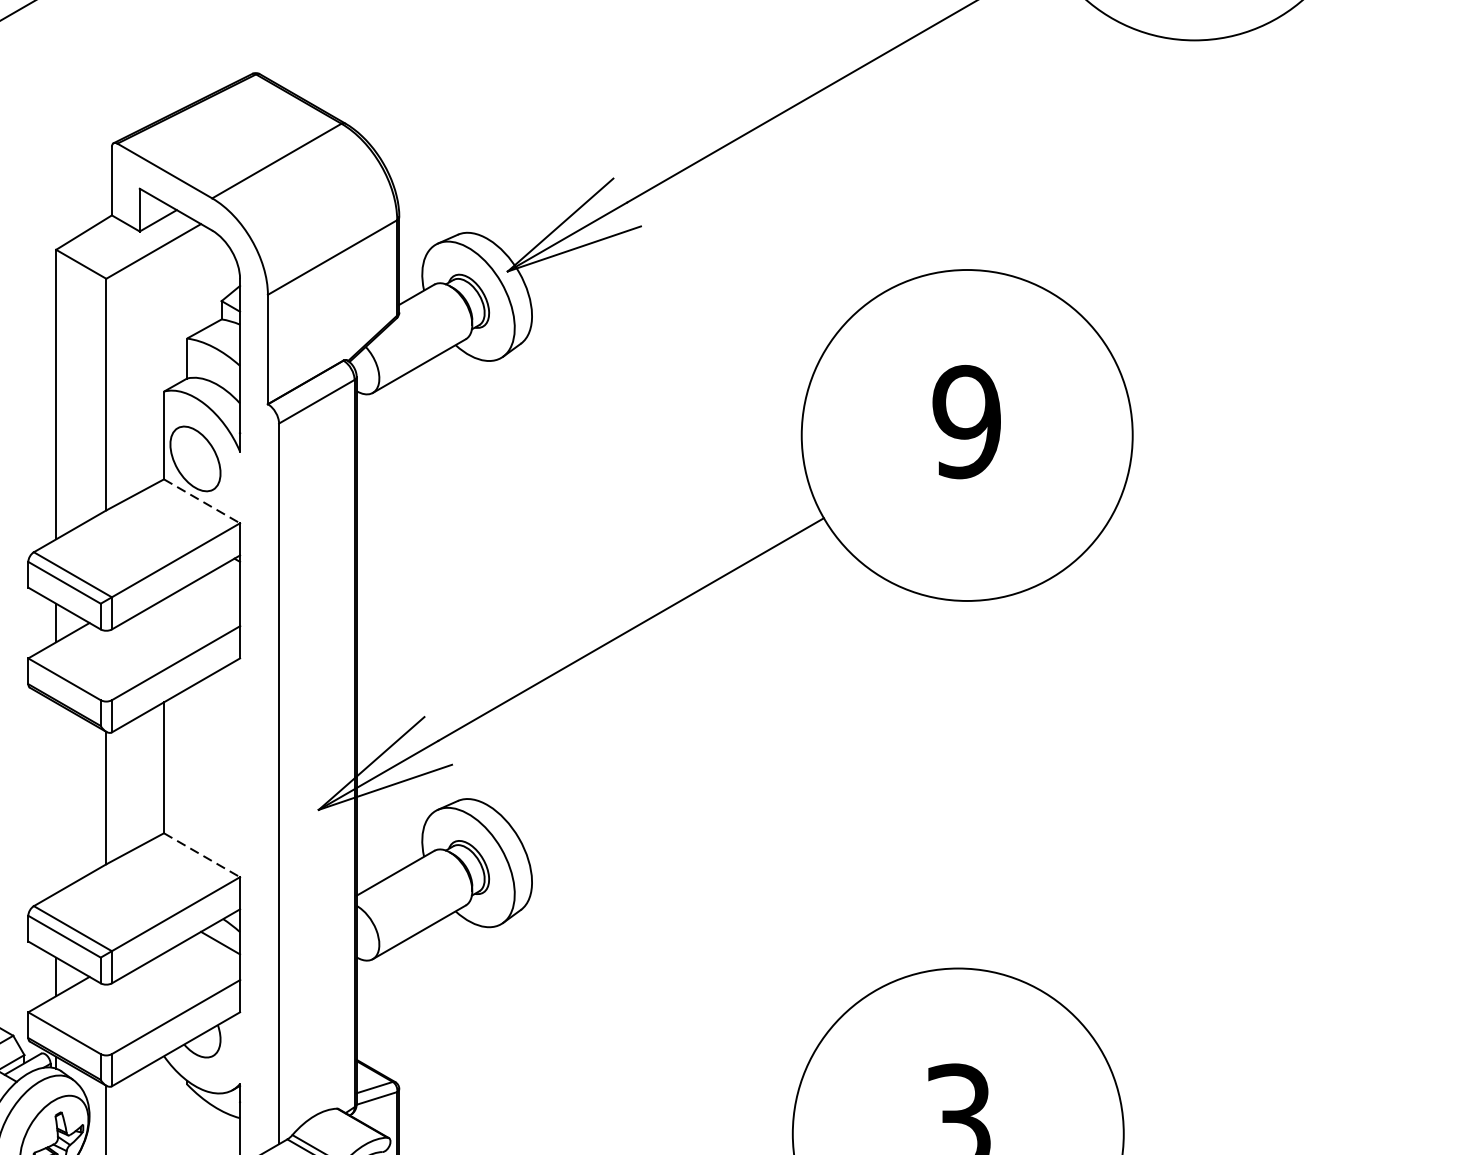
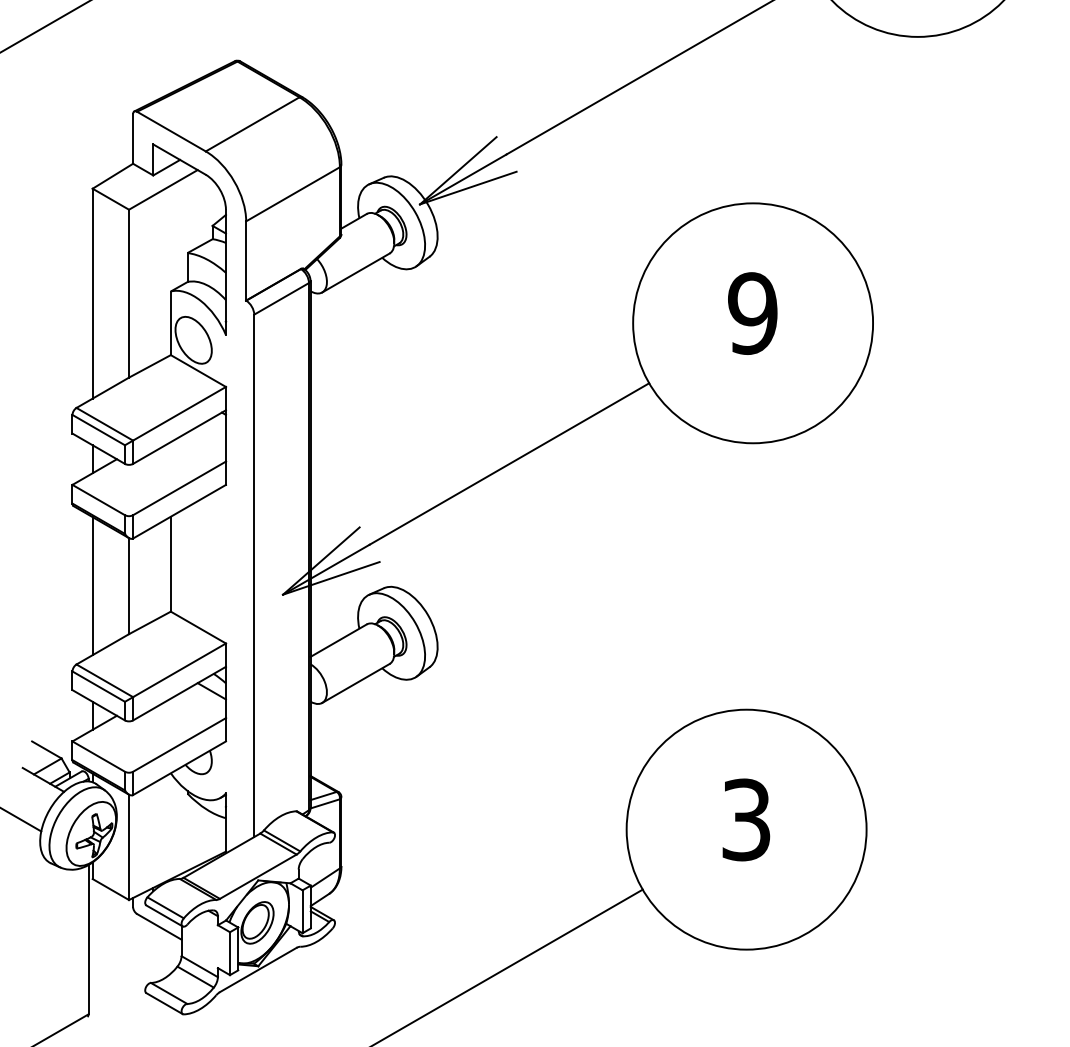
line: (202, 501) -> (198, 371), dashed -> solid
line: (55, 798) -> (92, 586), added
line: (202, 855) -> (198, 627), dashed -> solid

